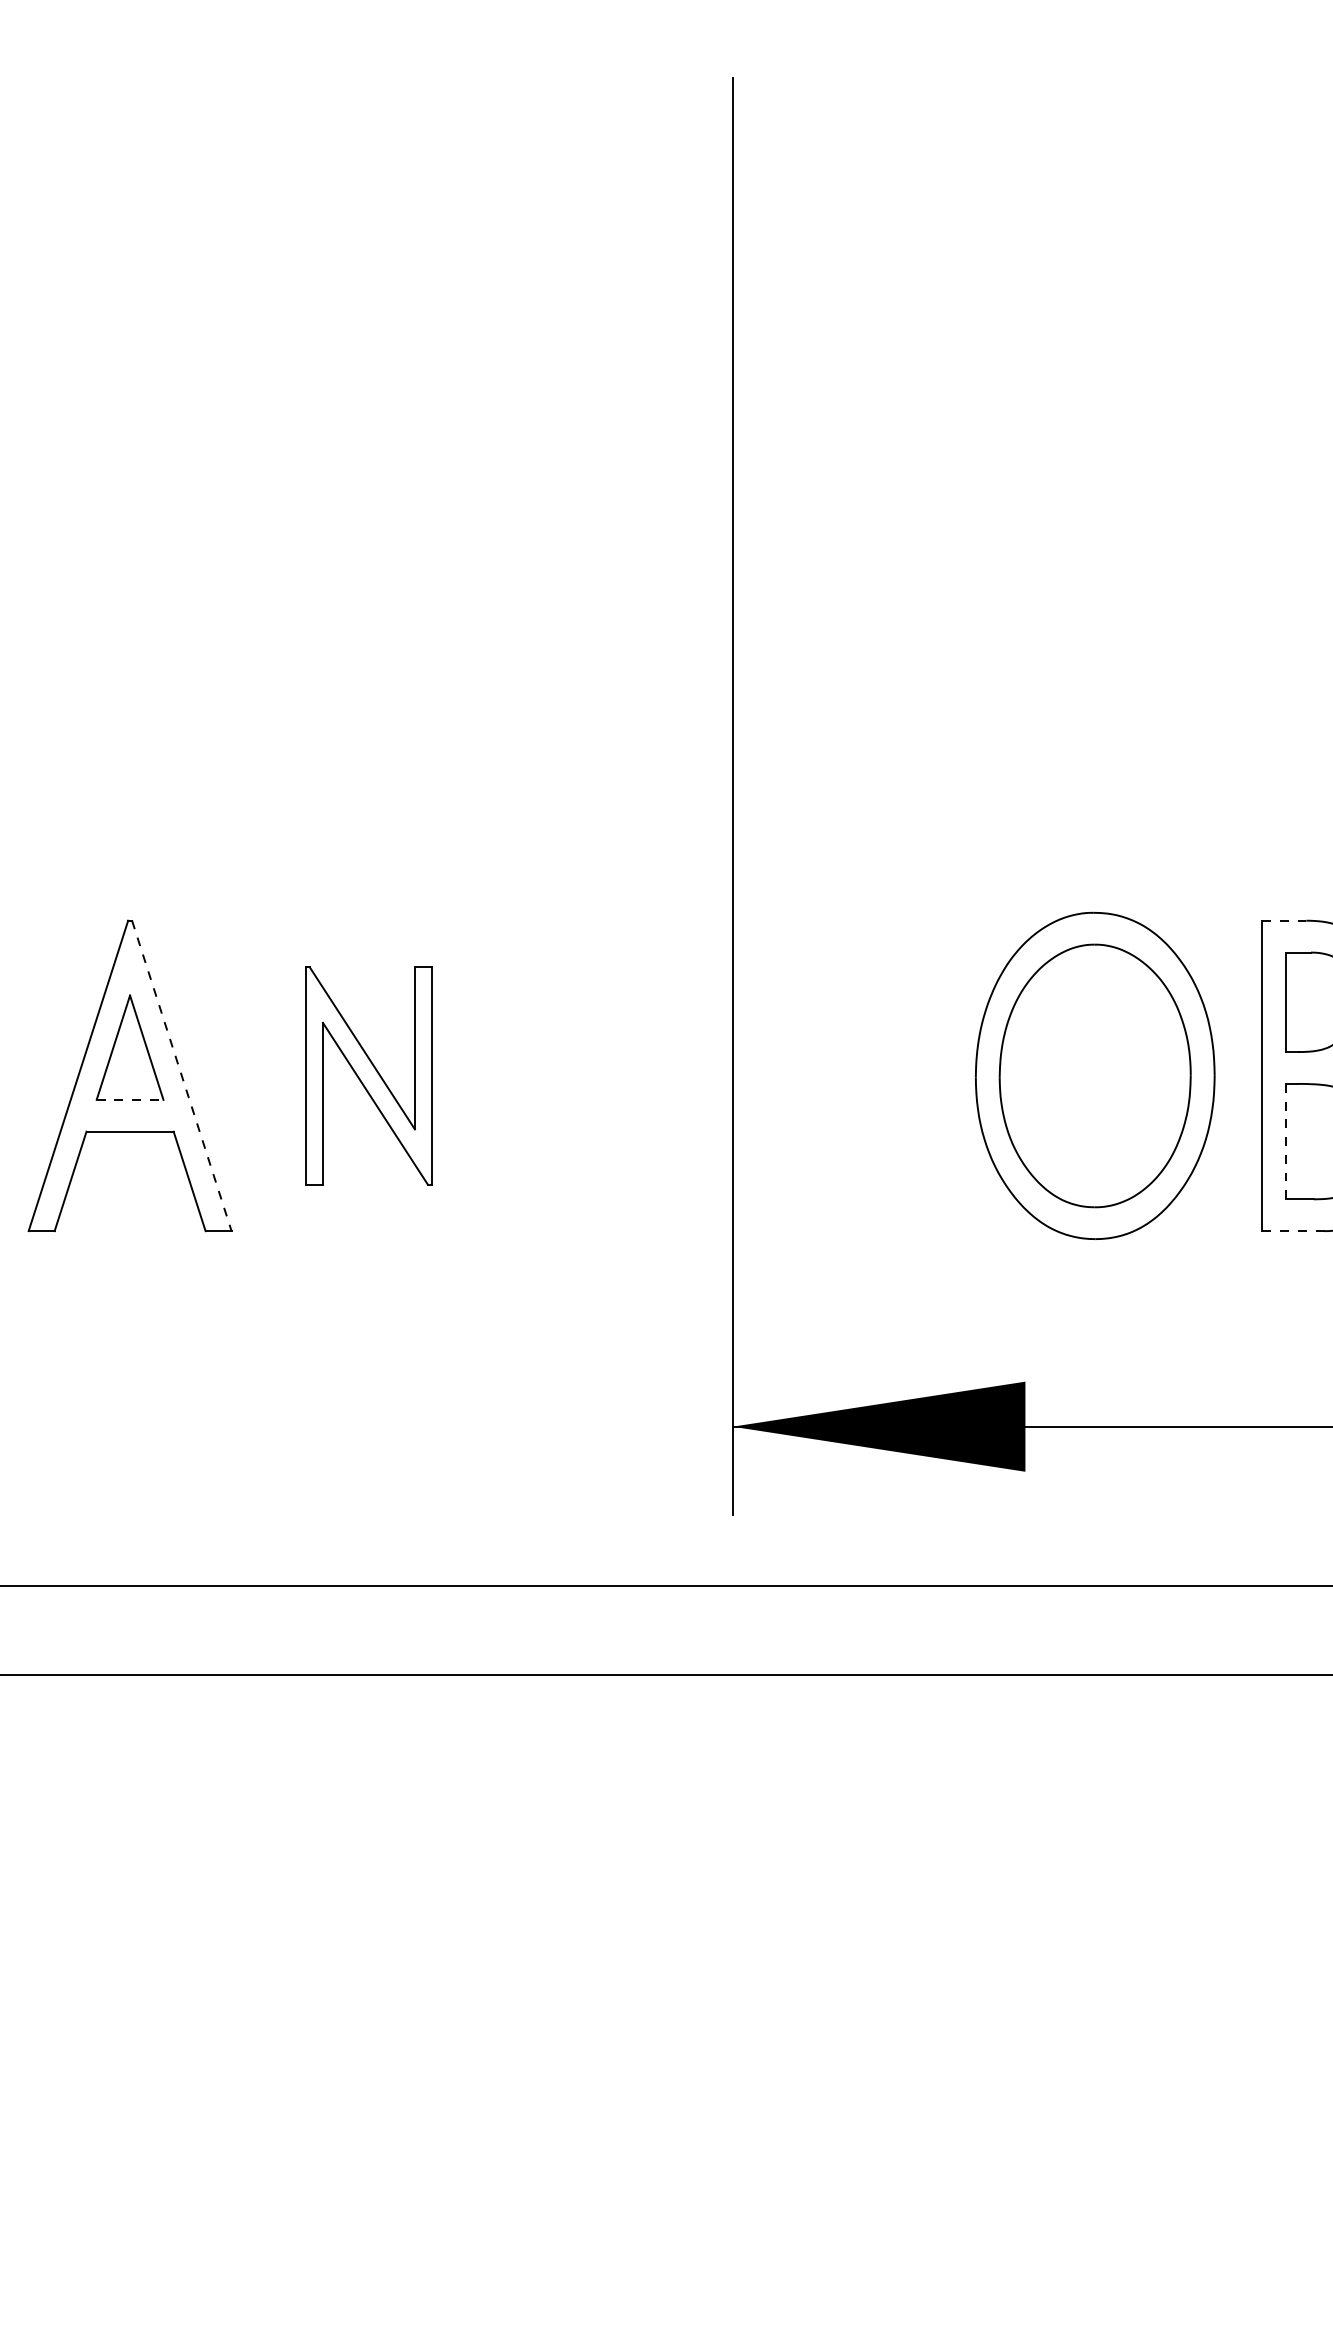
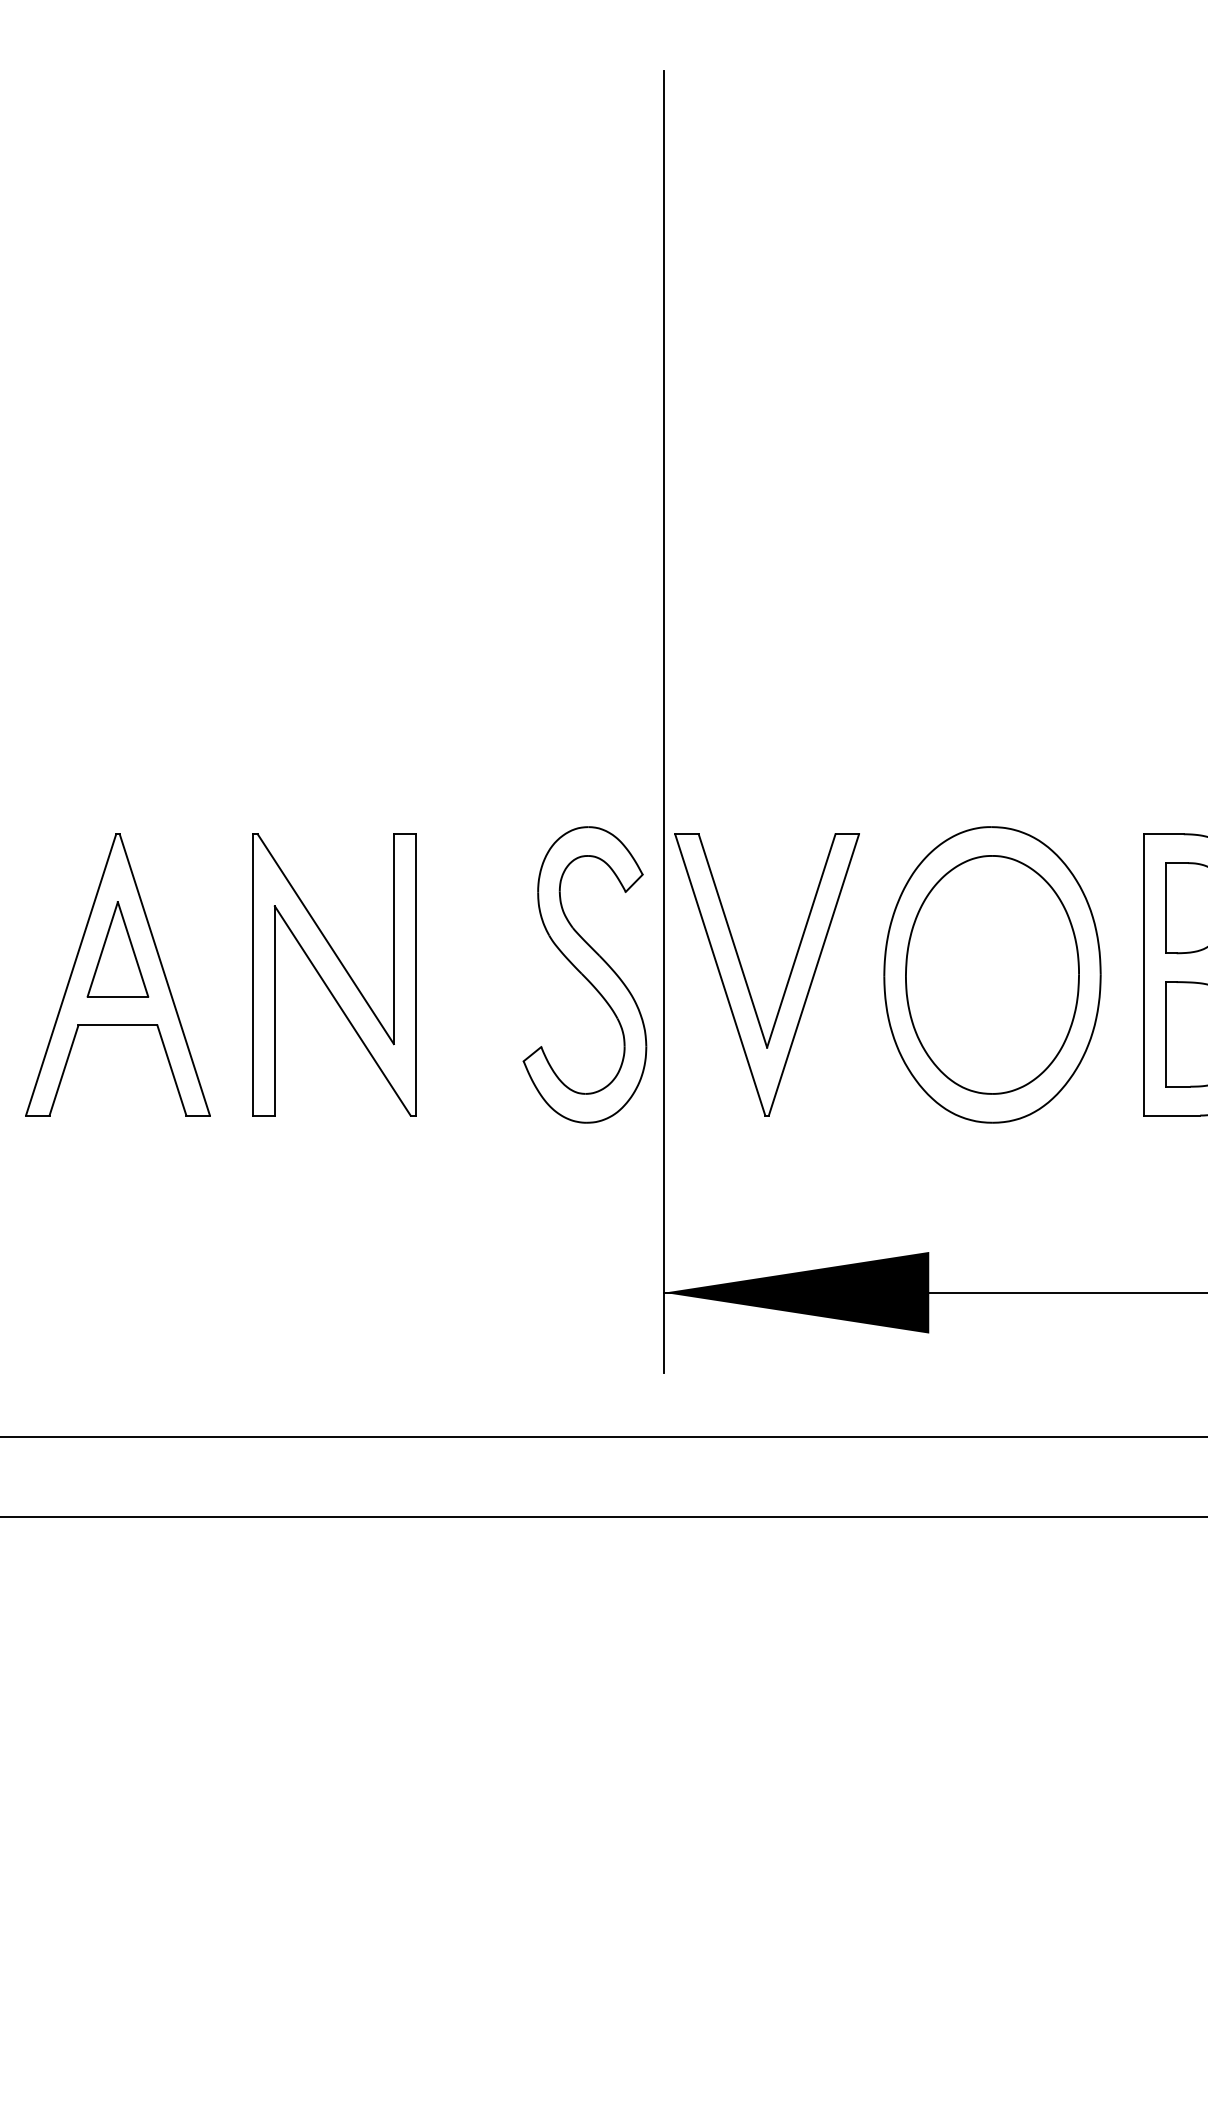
line: (1283, 920) -> (1163, 834), dashed -> solid
line: (181, 1075) -> (164, 974), dashed -> solid
part: (369, 1075) -> (334, 974), size x1.43
part: (644, 1075) -> (584, 974), added
part: (823, 1081) -> (746, 979), added
line: (130, 1099) -> (118, 996), dashed -> solid
line: (1286, 1141) -> (1165, 1034), dashed -> solid
line: (1292, 1231) -> (1171, 1115), dashed -> solid

